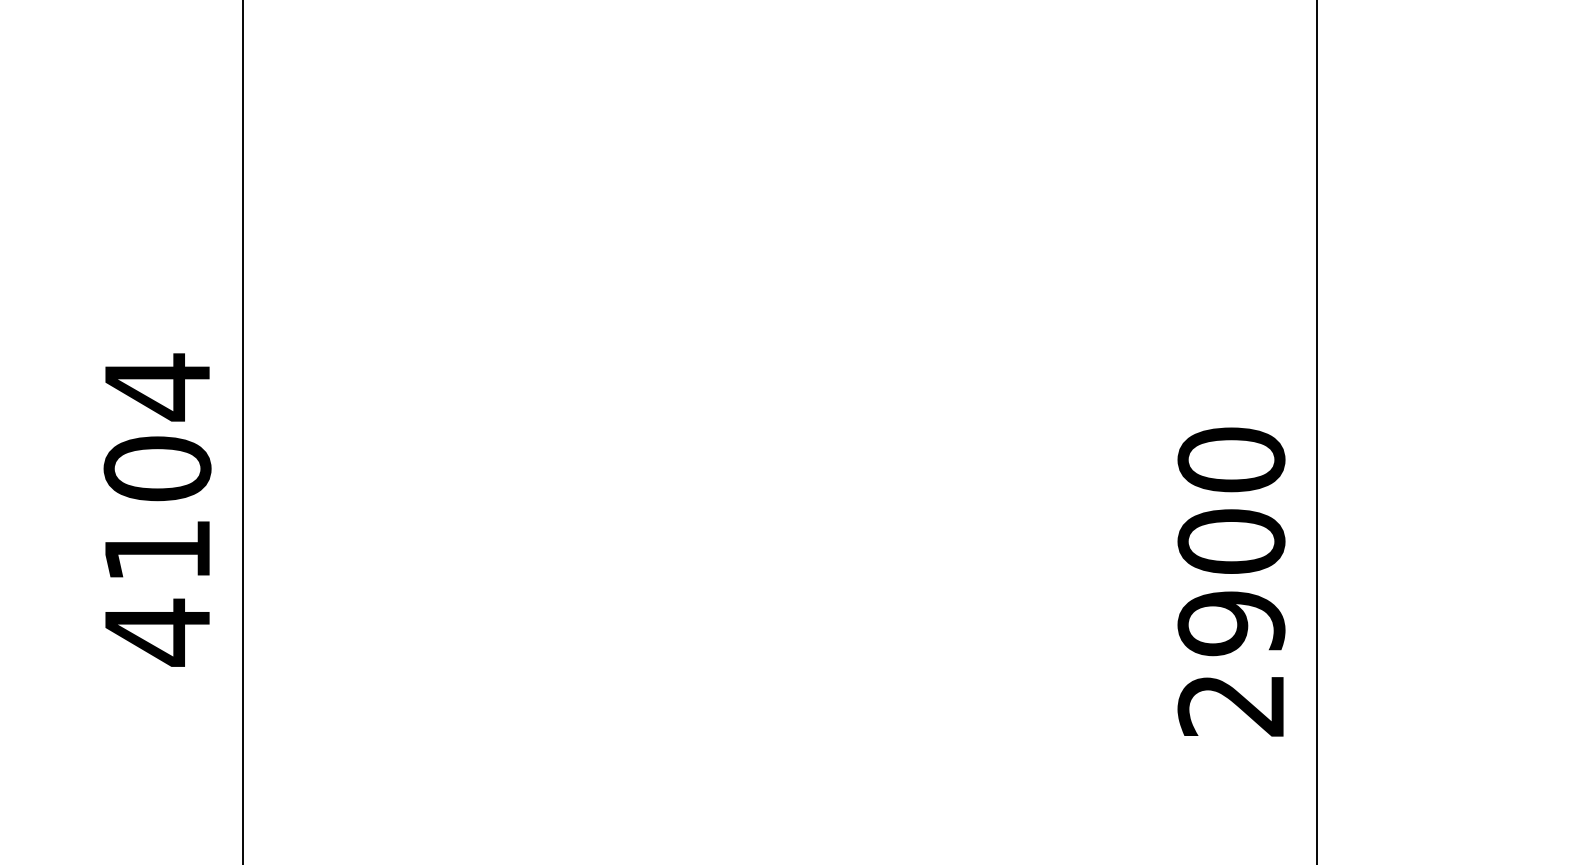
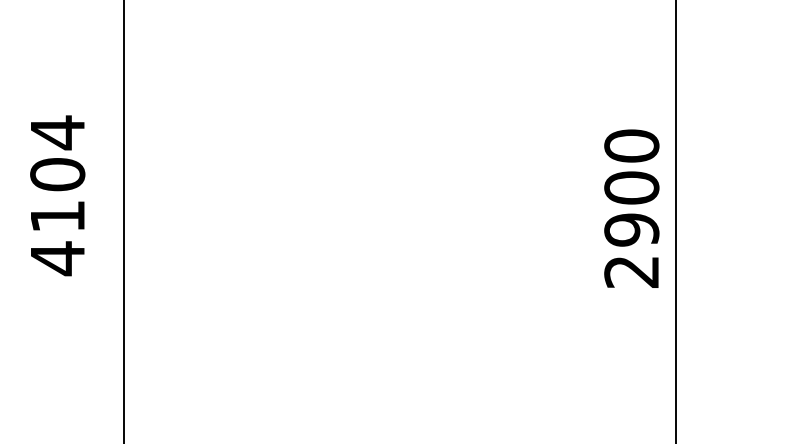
text: (157, 509) -> (57, 195), moved
text: (1230, 581) -> (631, 208), moved

